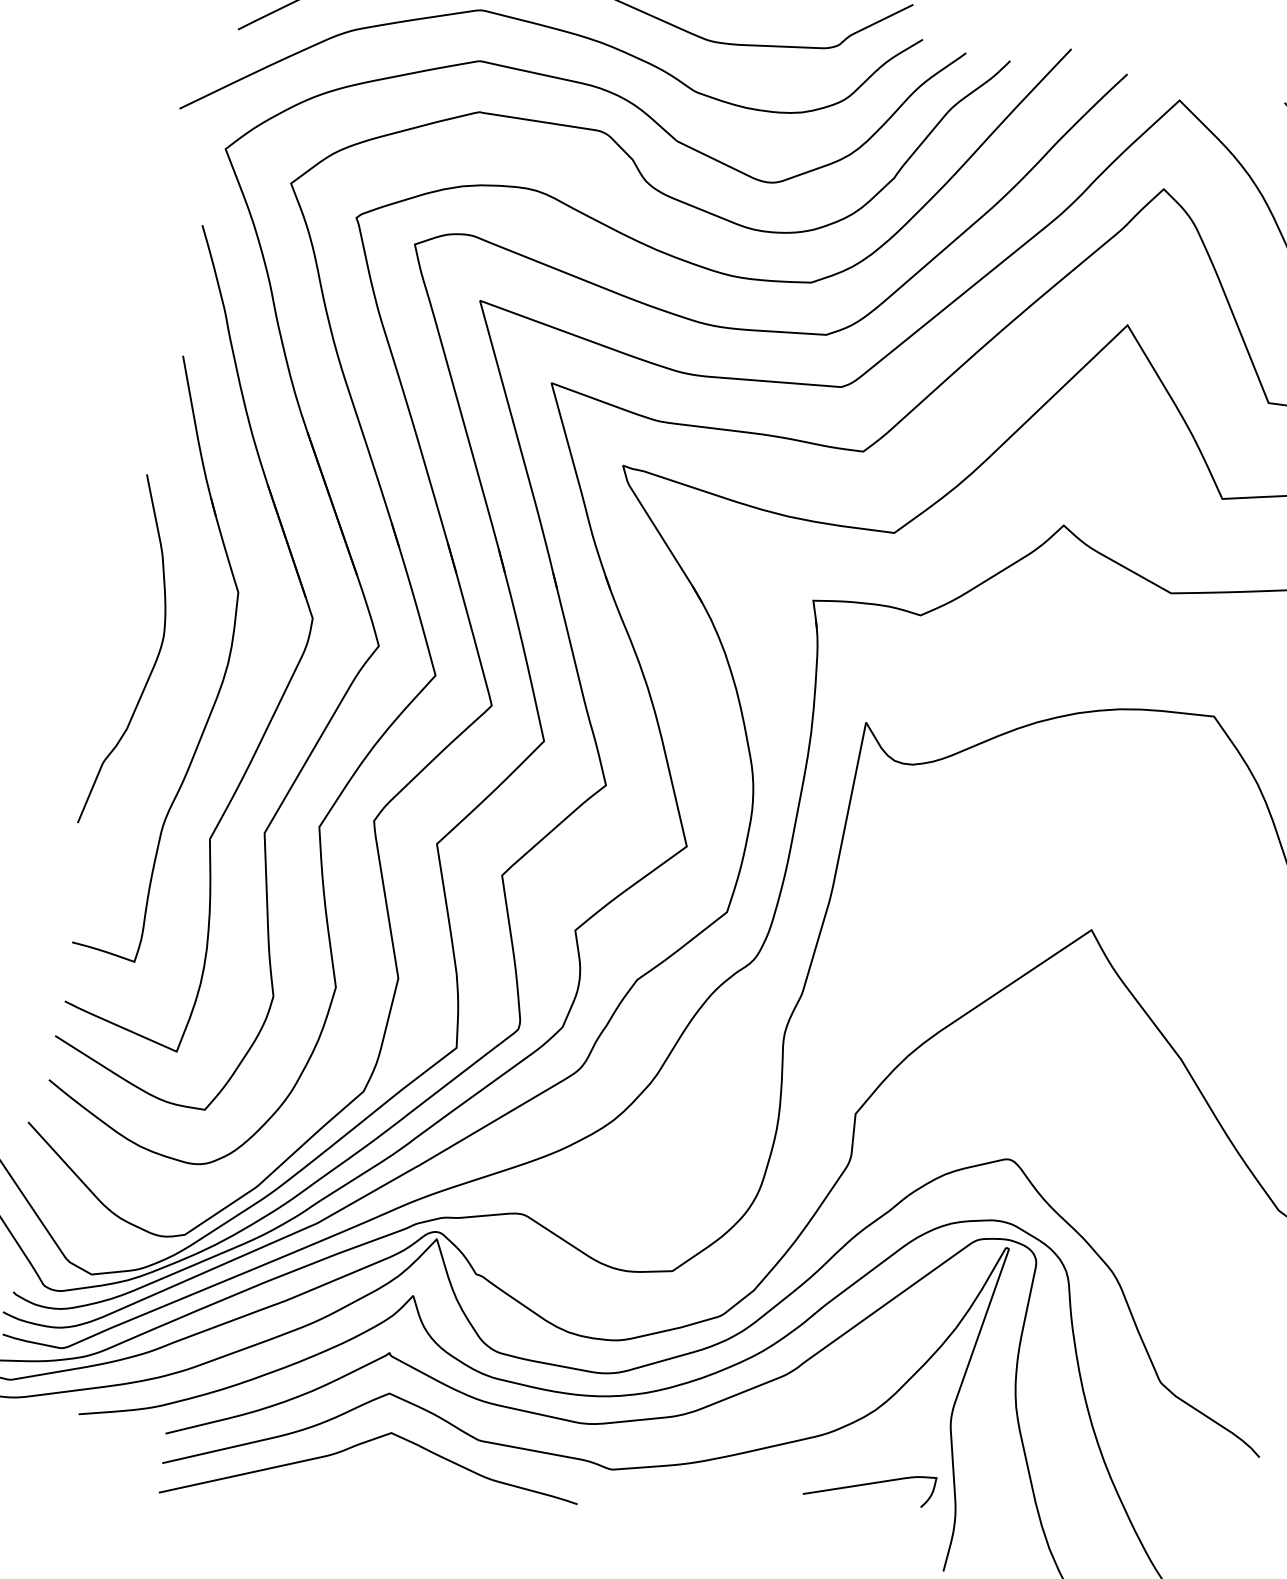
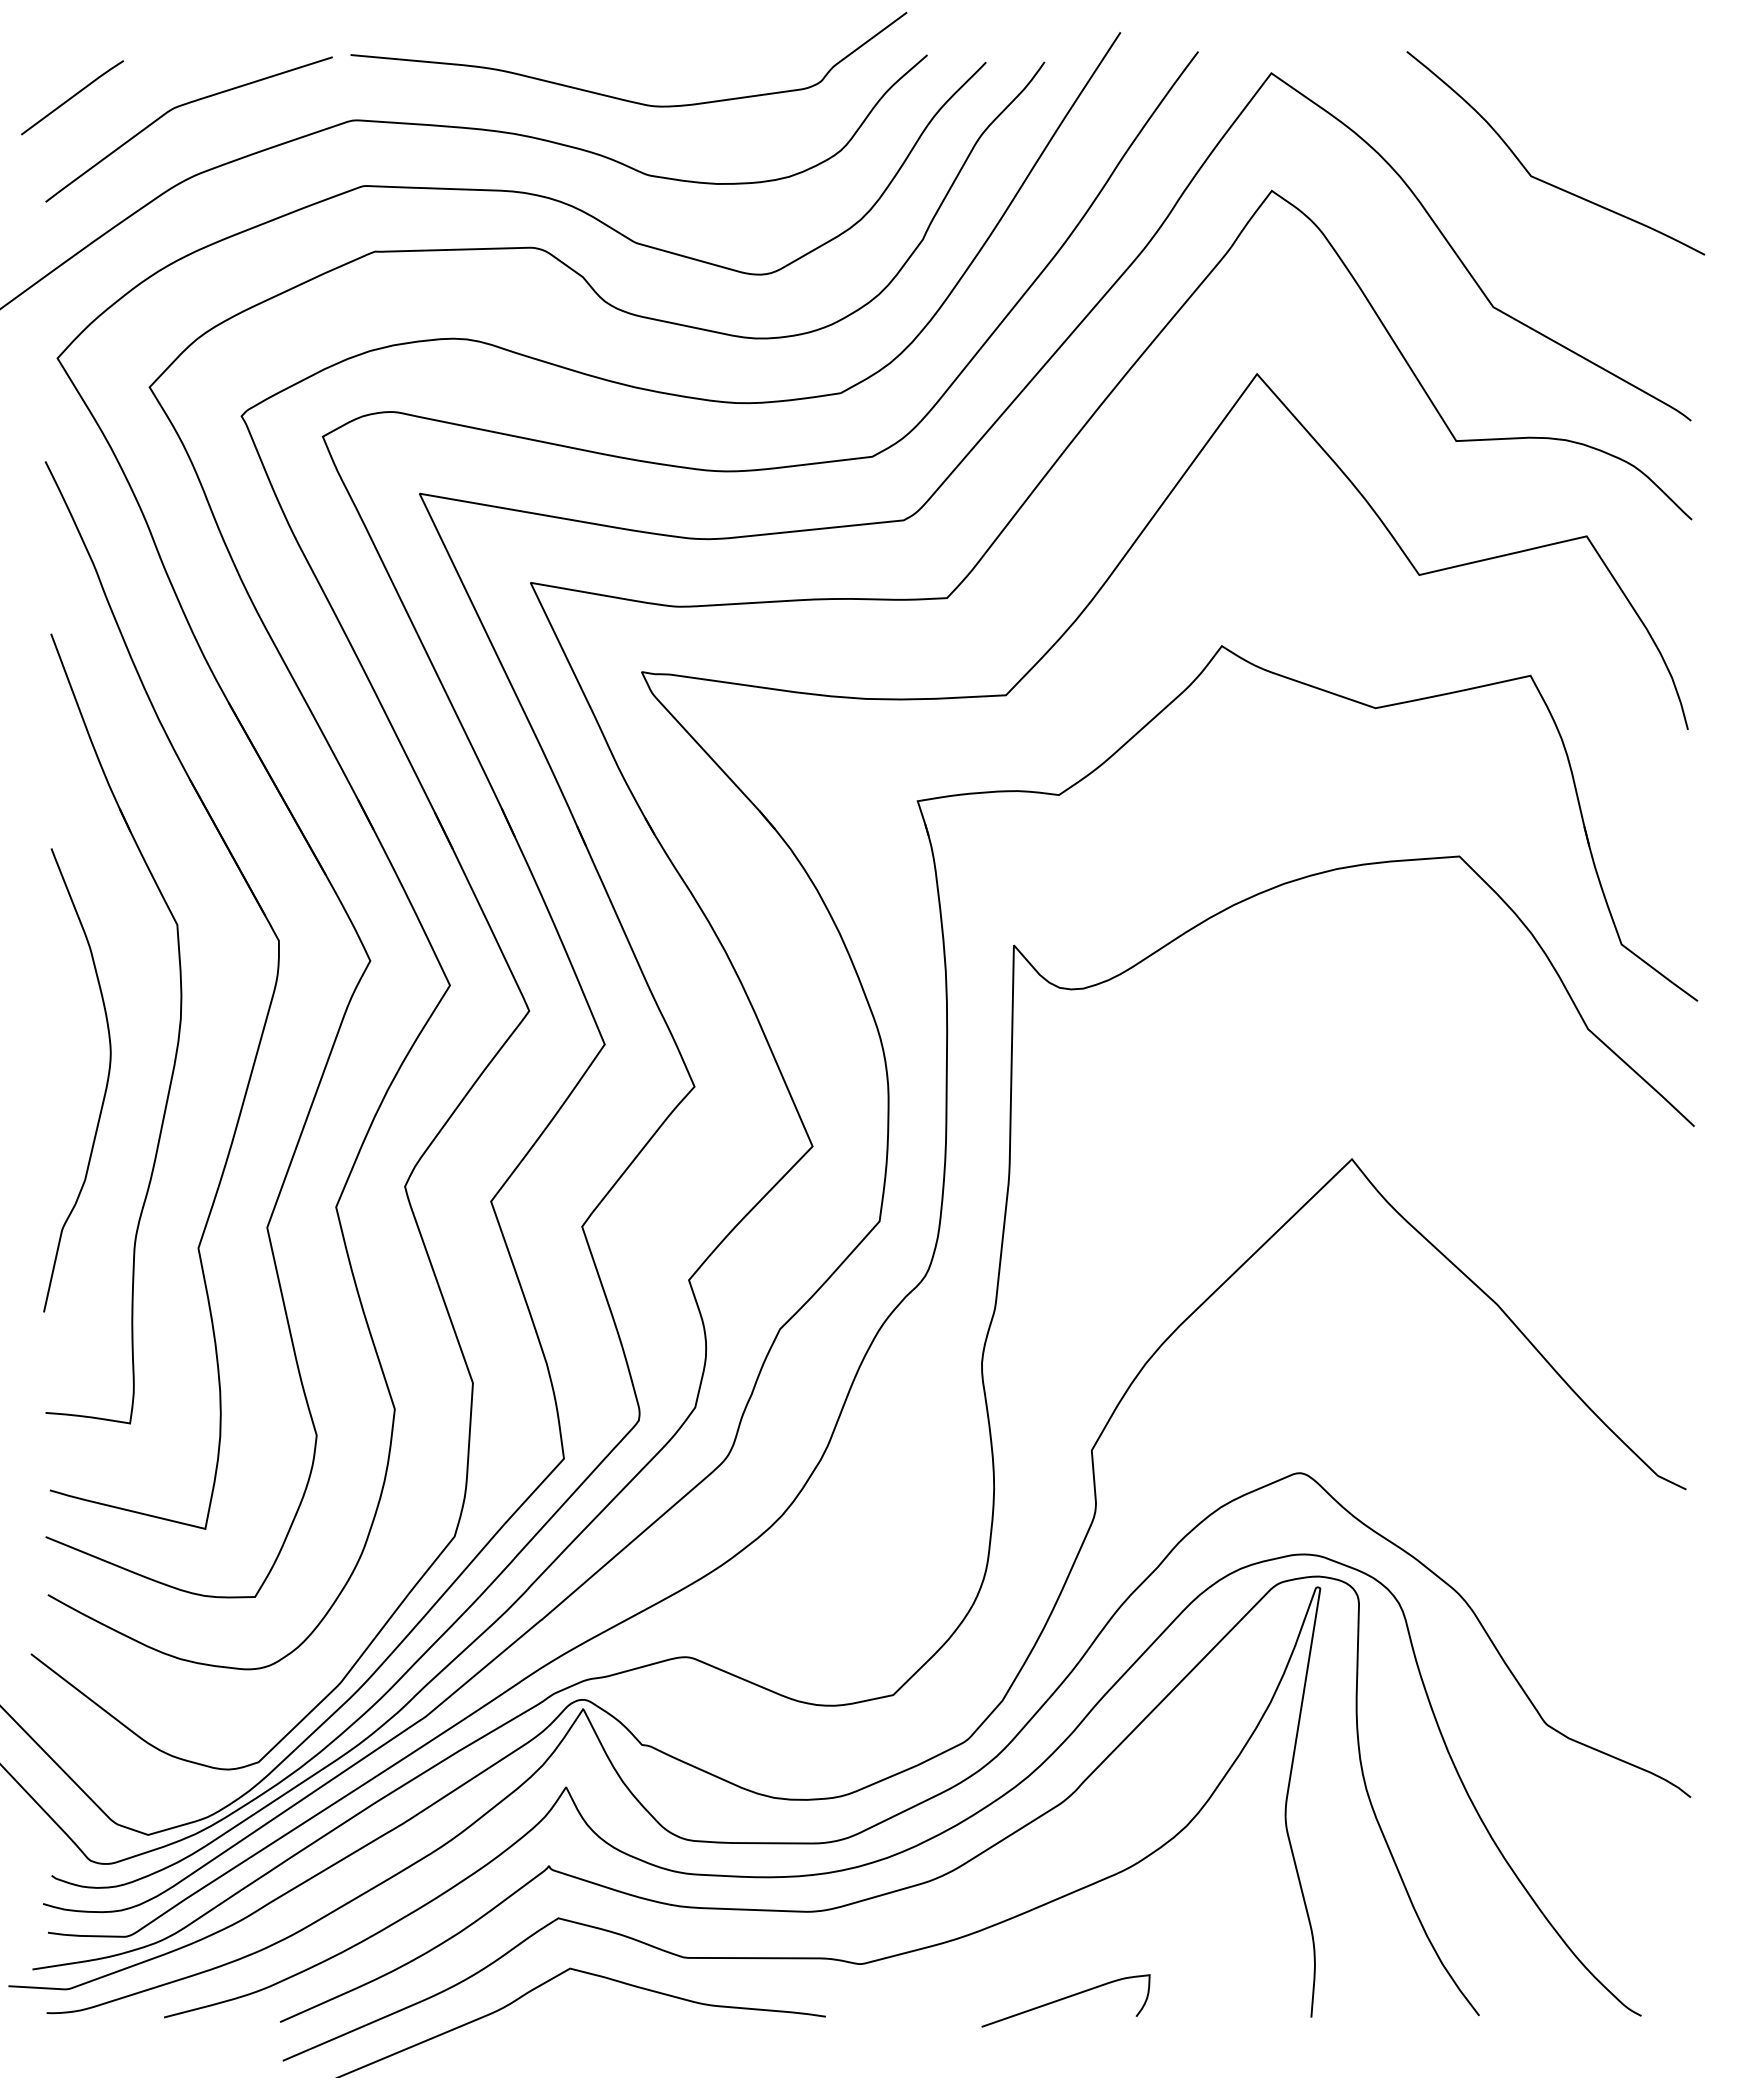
curve: (155, 661) -> (105, 1086), moved
curve: (868, 1484) -> (1064, 1999), moved

